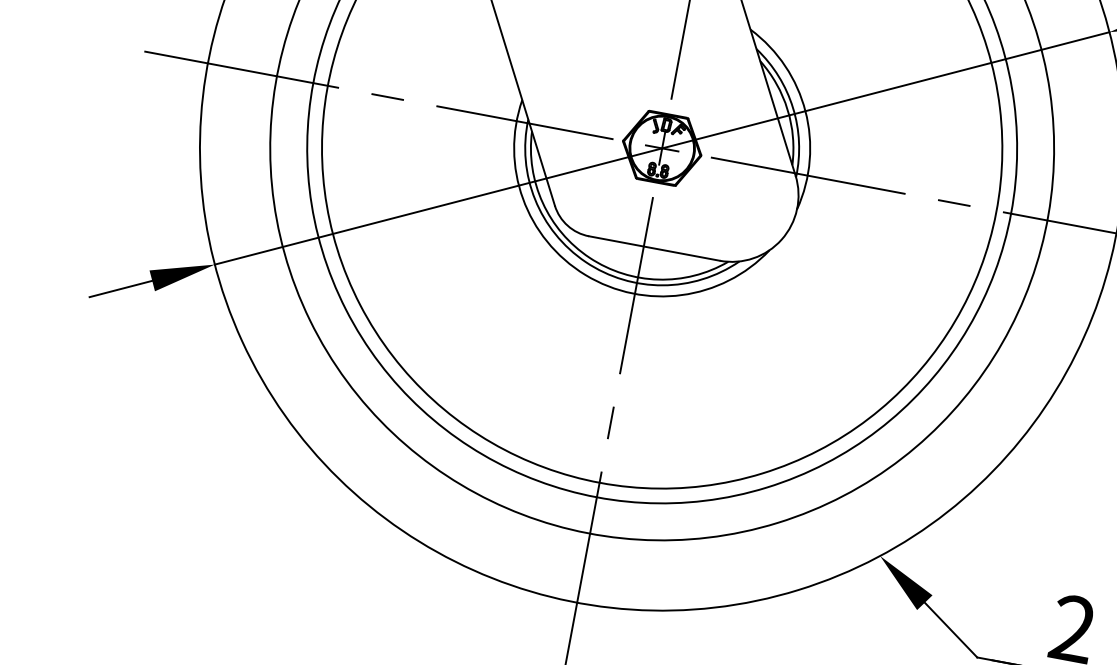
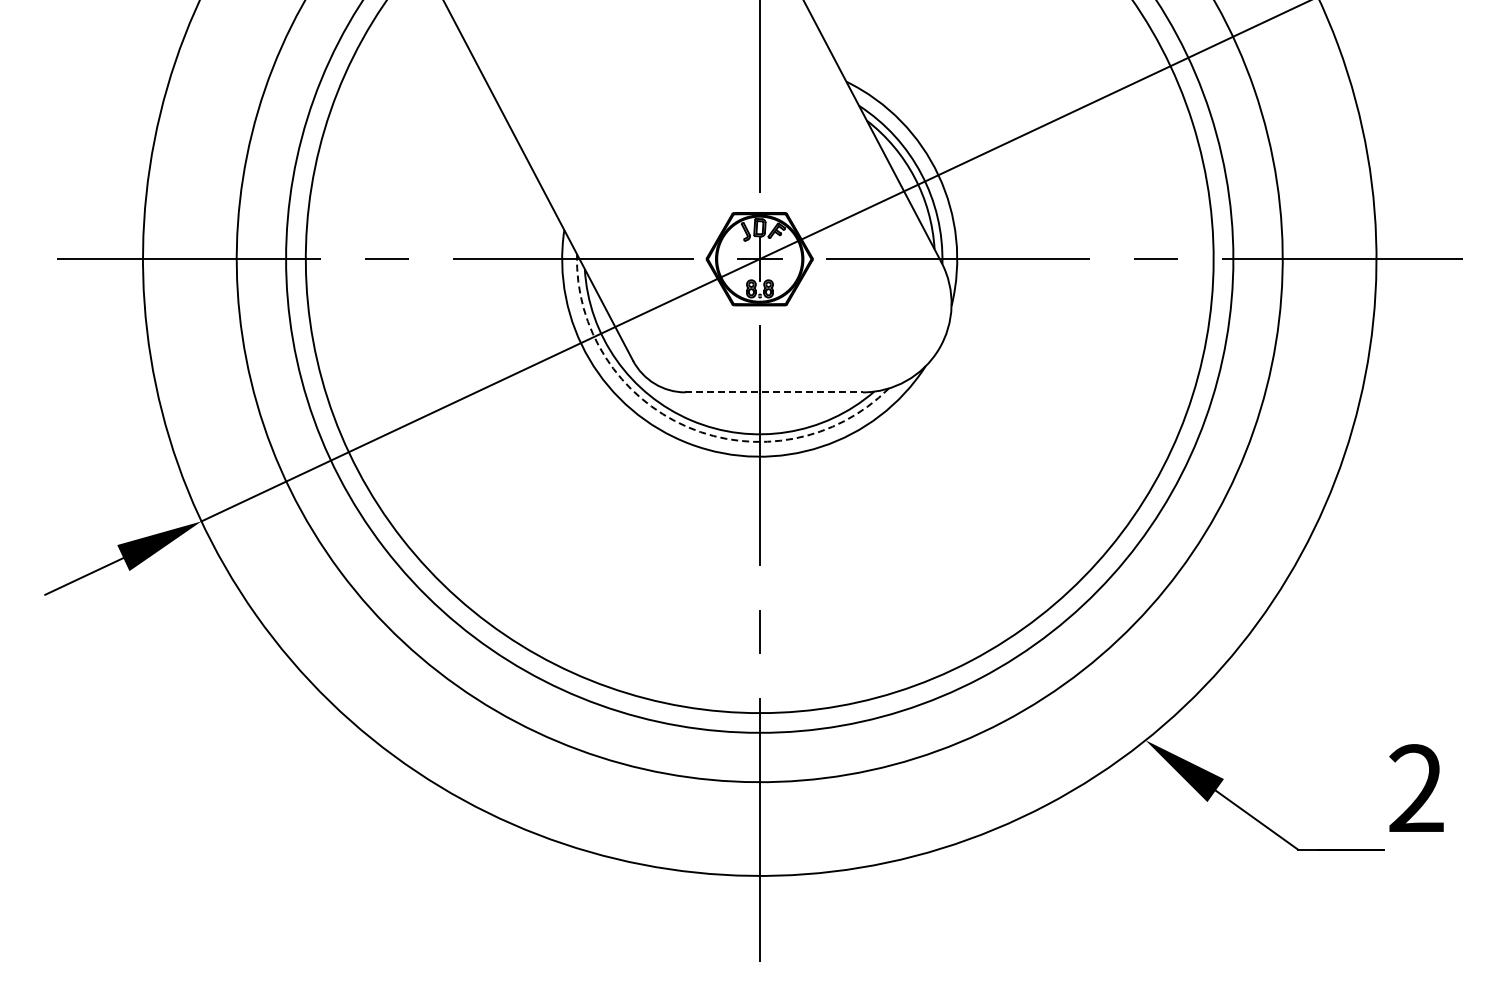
line: (654, 248) -> (774, 392), solid -> dashed
arc: (585, 262) -> (687, 427), solid -> dashed

